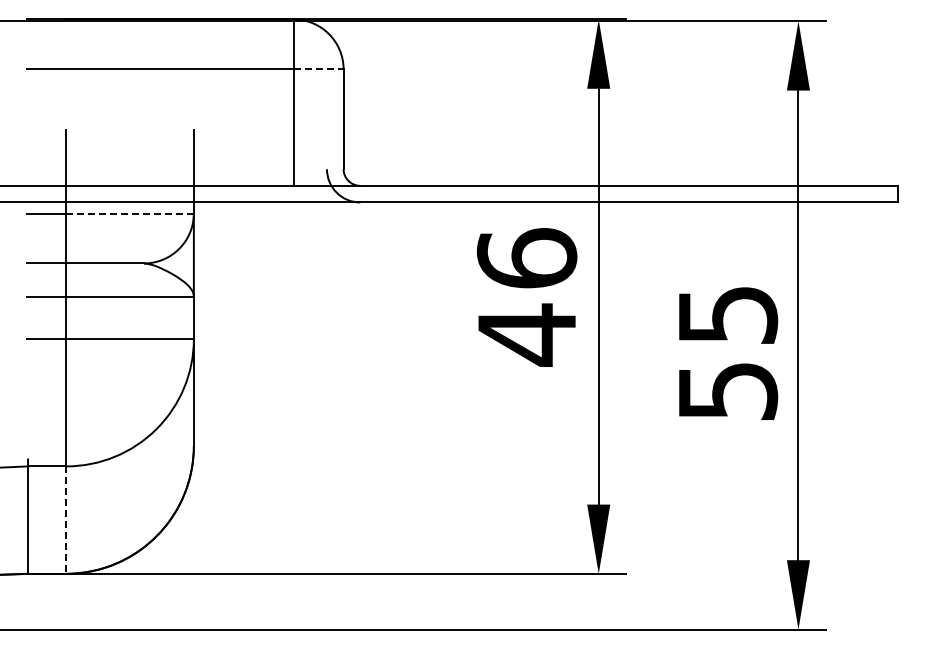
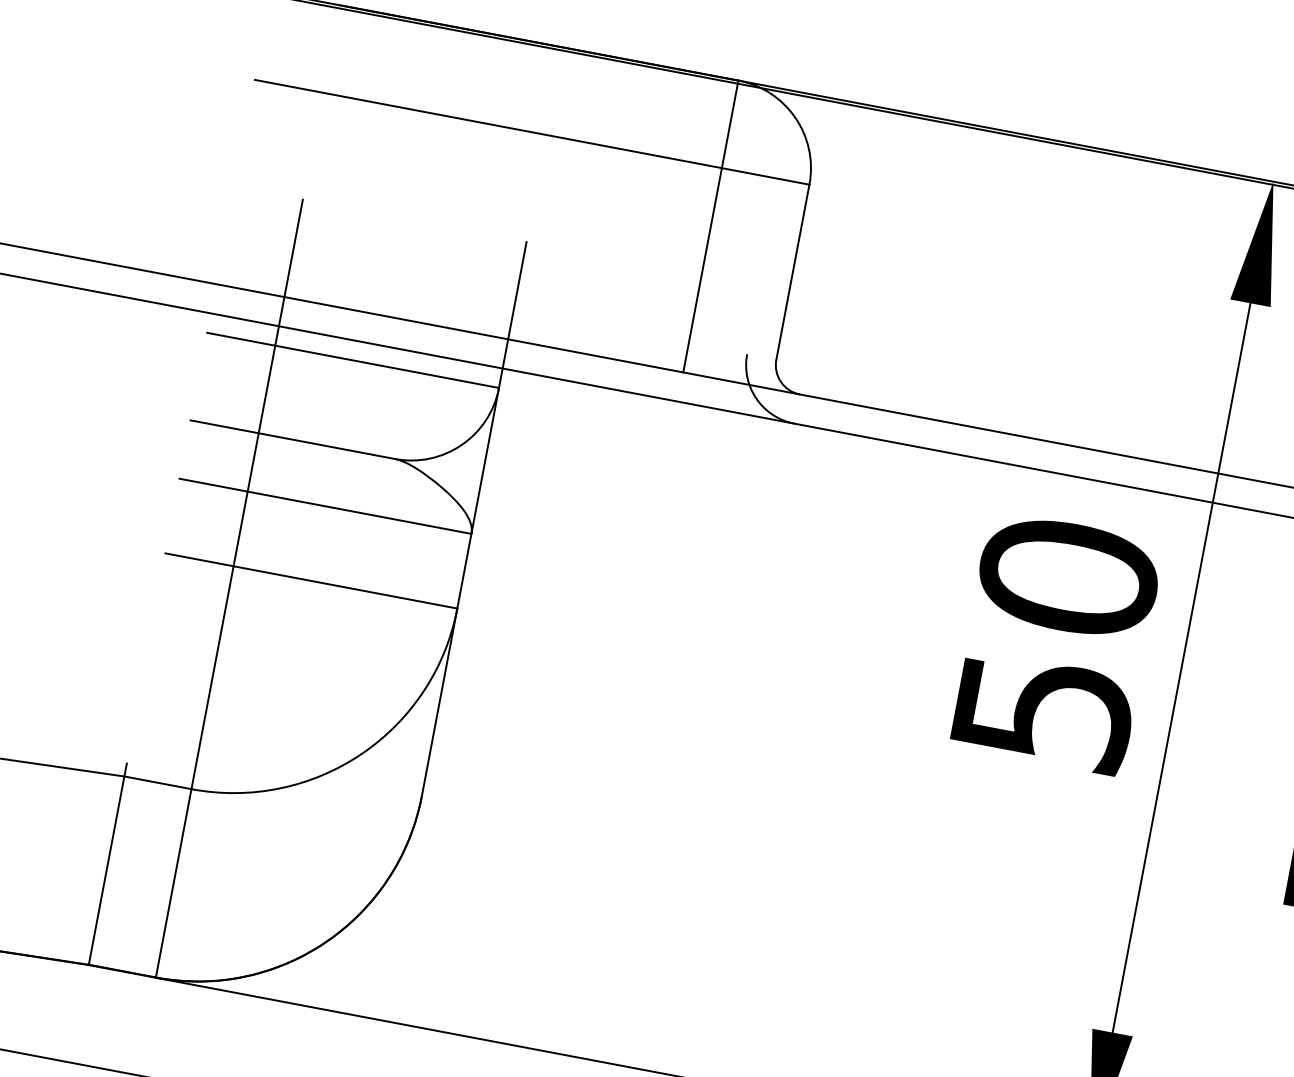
line: (318, 69) -> (765, 176), dashed -> solid
line: (130, 213) -> (387, 366), dashed -> solid
text: (526, 297) -> (1054, 645), 46 -> 50
line: (66, 520) -> (173, 884), dashed -> solid

